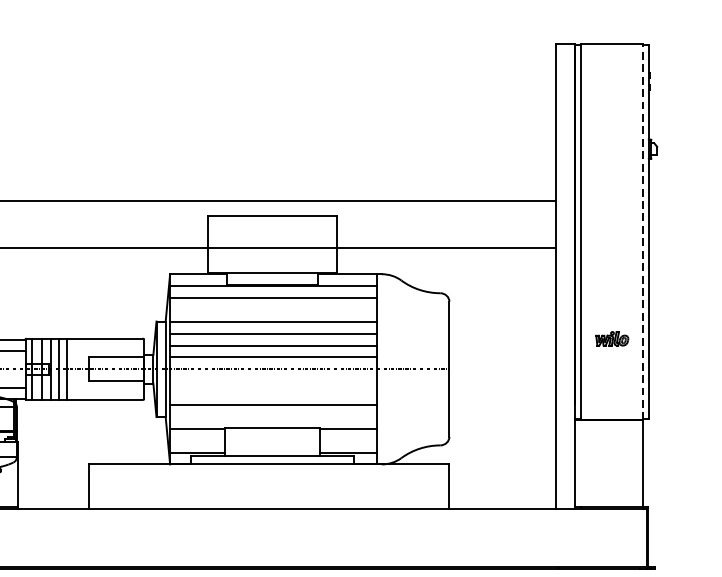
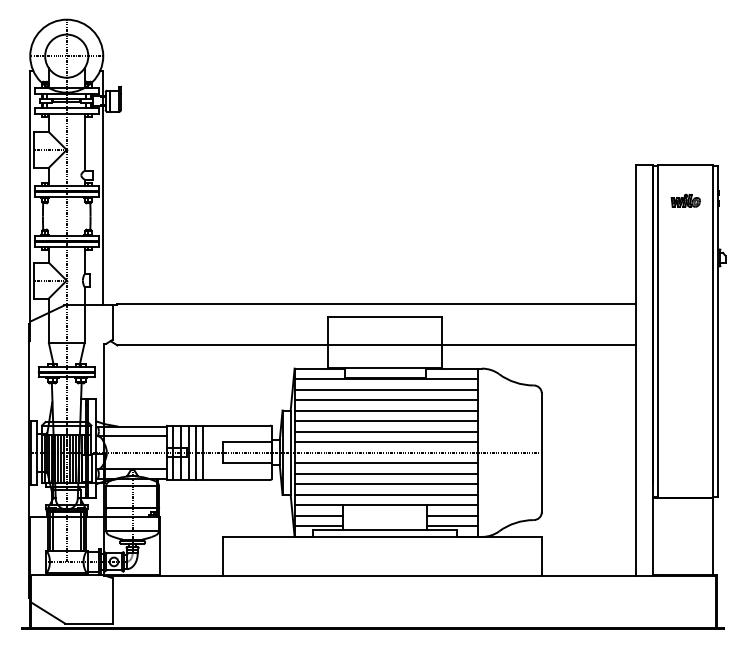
line: (643, 232) -> (713, 331), dashed -> solid
line: (273, 310) -> (386, 400), added
part: (611, 338) -> (685, 200), moved
line: (273, 381) -> (386, 463), added
line: (273, 392) -> (386, 473), added
line: (273, 416) -> (386, 494), added
line: (197, 440) -> (318, 515), added
line: (348, 440) -> (452, 515), added

